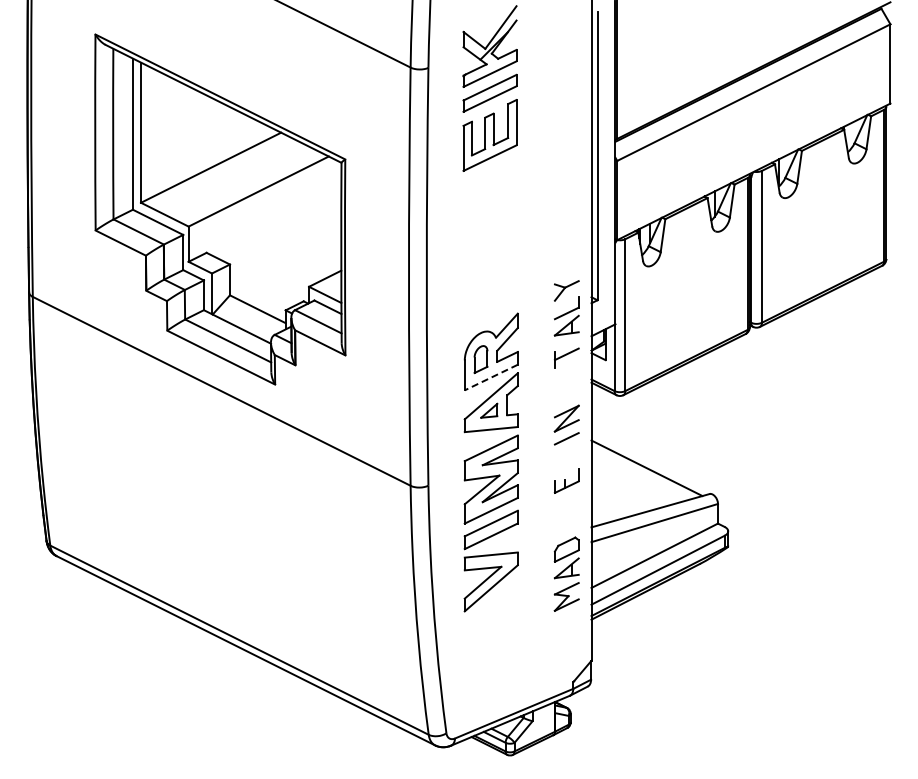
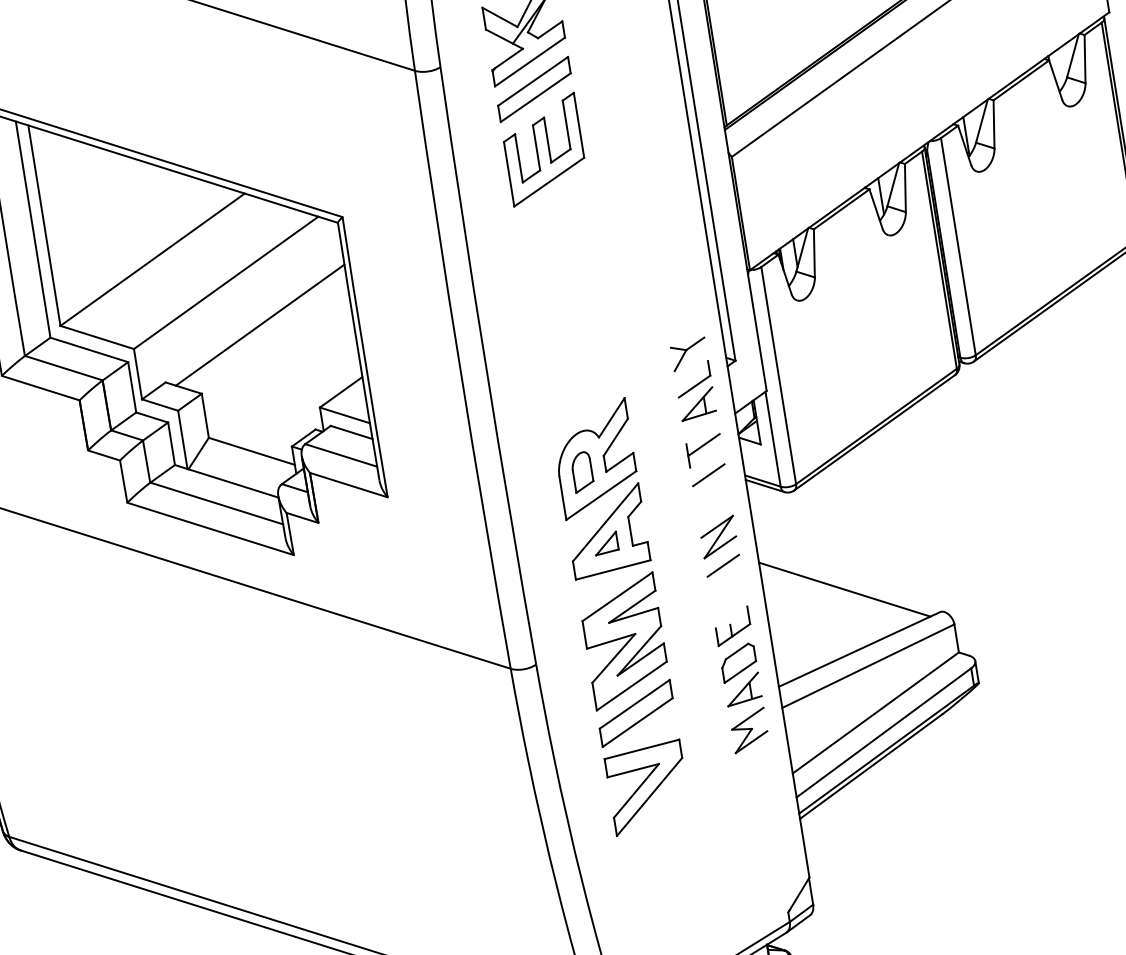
line: (277, 224) -> (260, 325), added
line: (566, 375) -> (708, 475), added
line: (490, 377) -> (600, 495), dashed -> solid
part: (566, 573) -> (743, 697), moved

